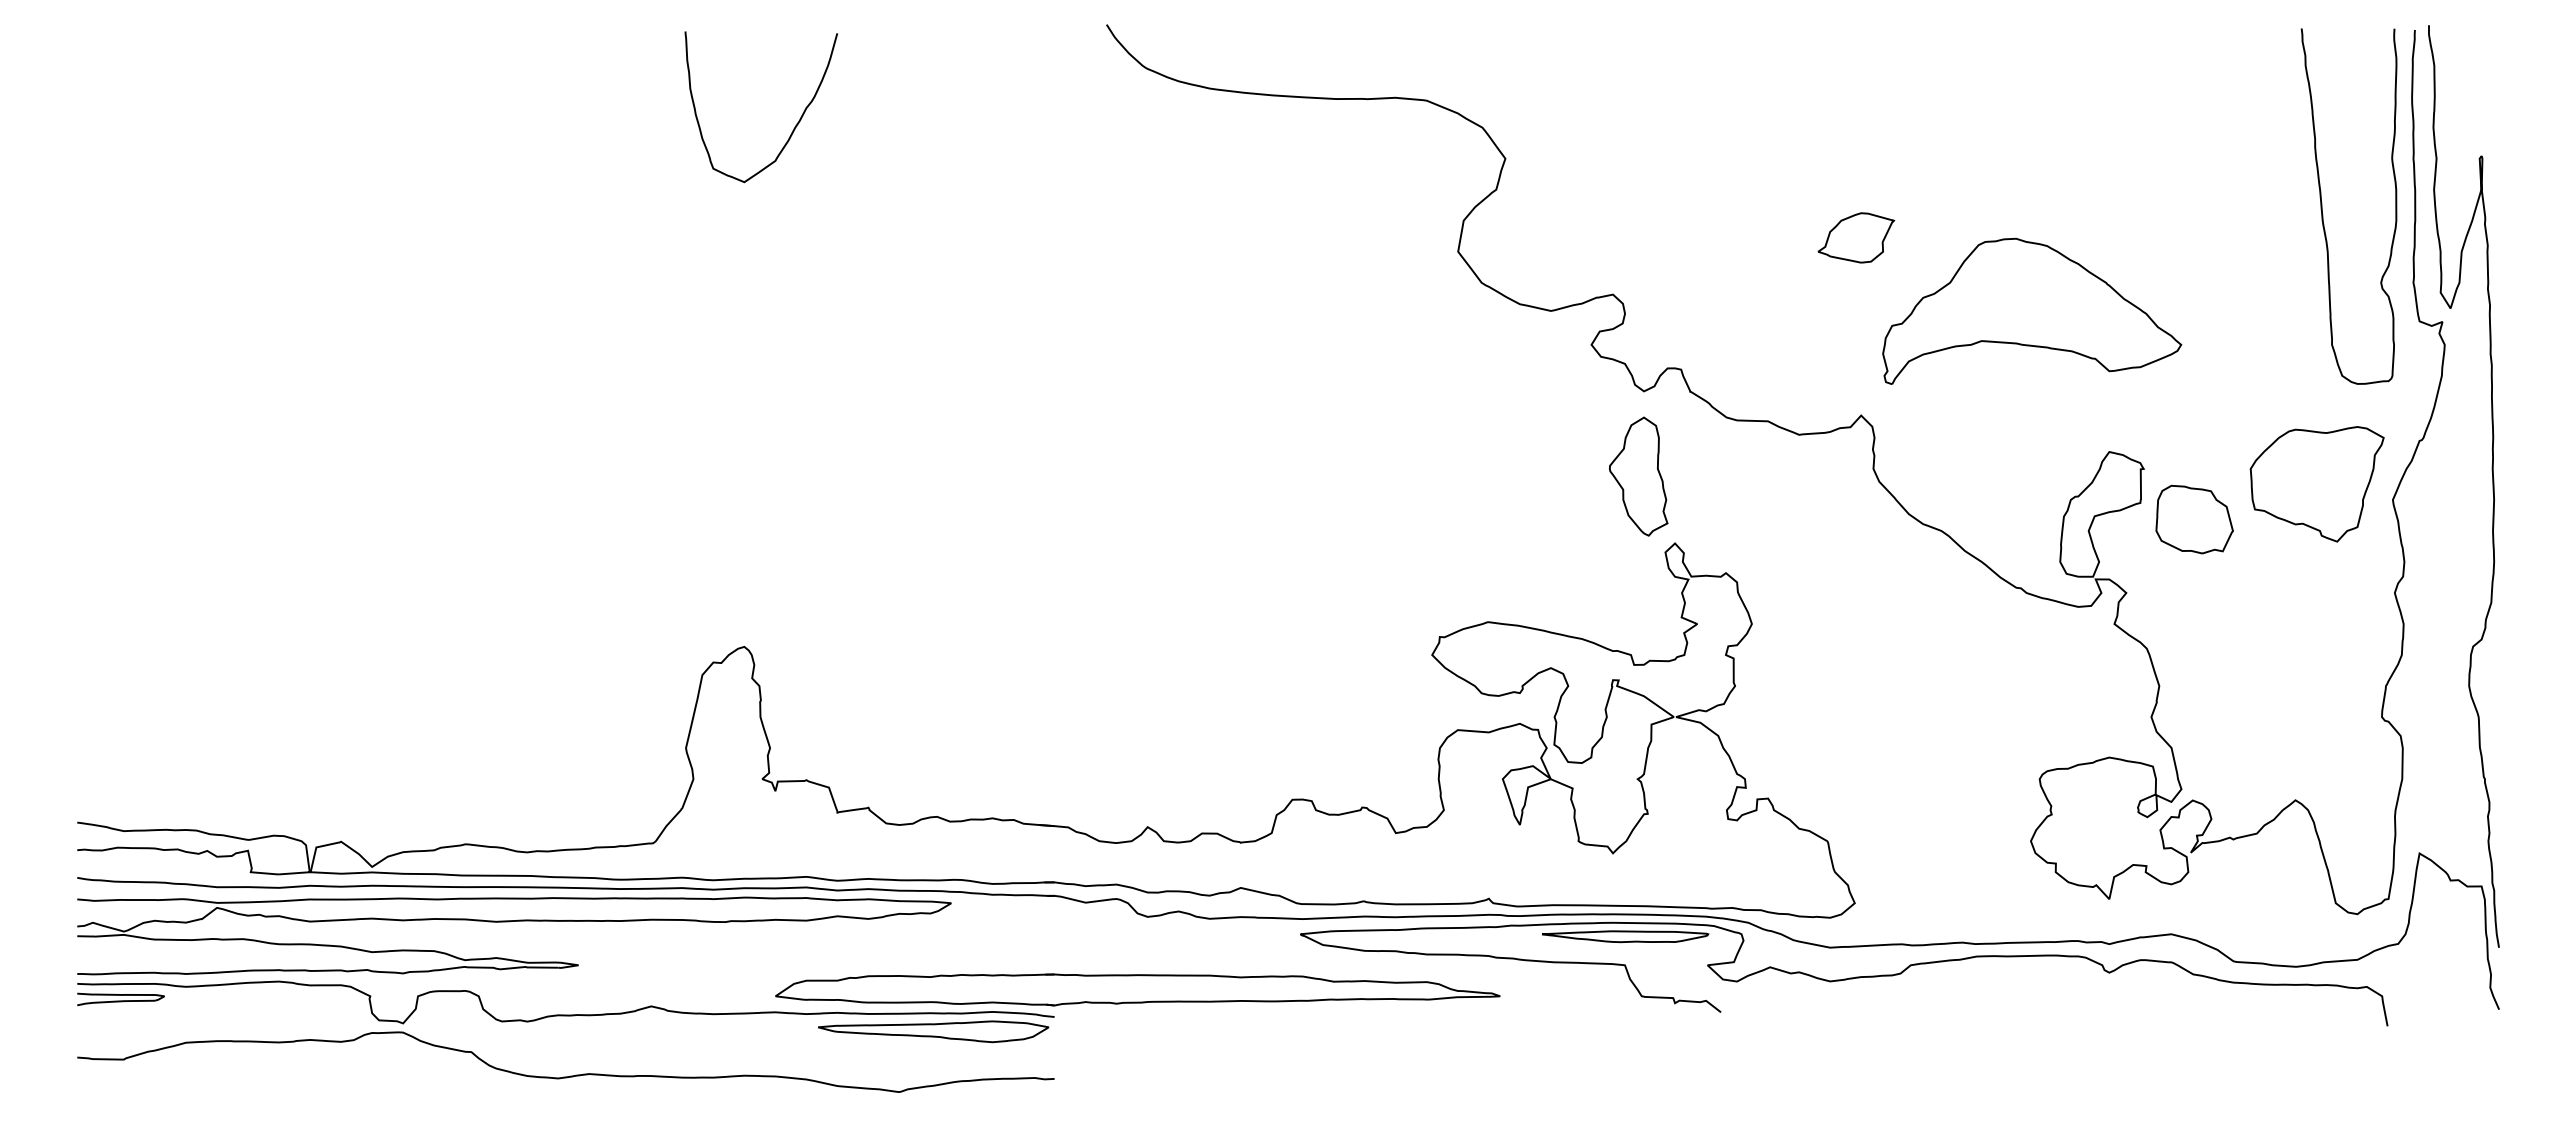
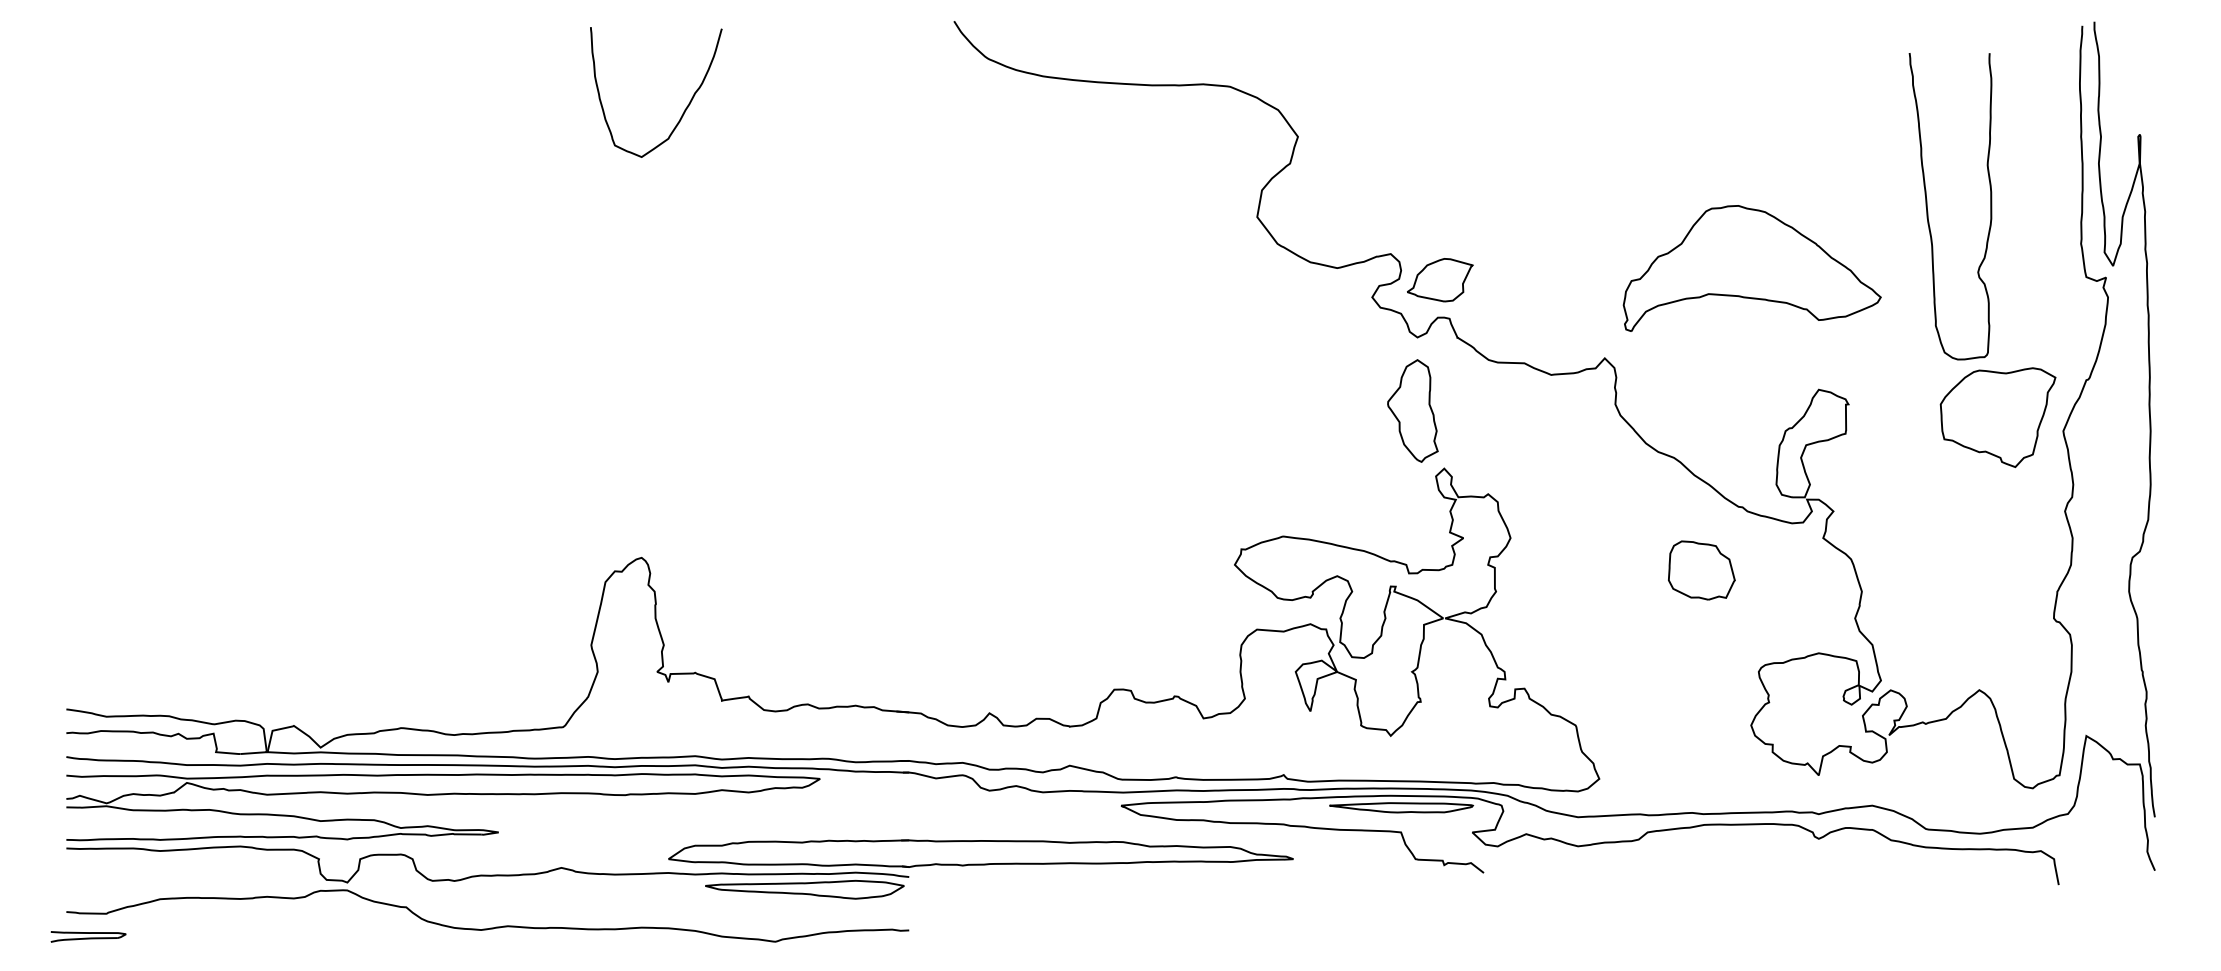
curve: (2322, 206) -> (1927, 206), moved
part: (1856, 237) -> (1440, 279), moved
part: (2194, 519) -> (1701, 570), moved
part: (120, 999) -> (88, 936), moved

